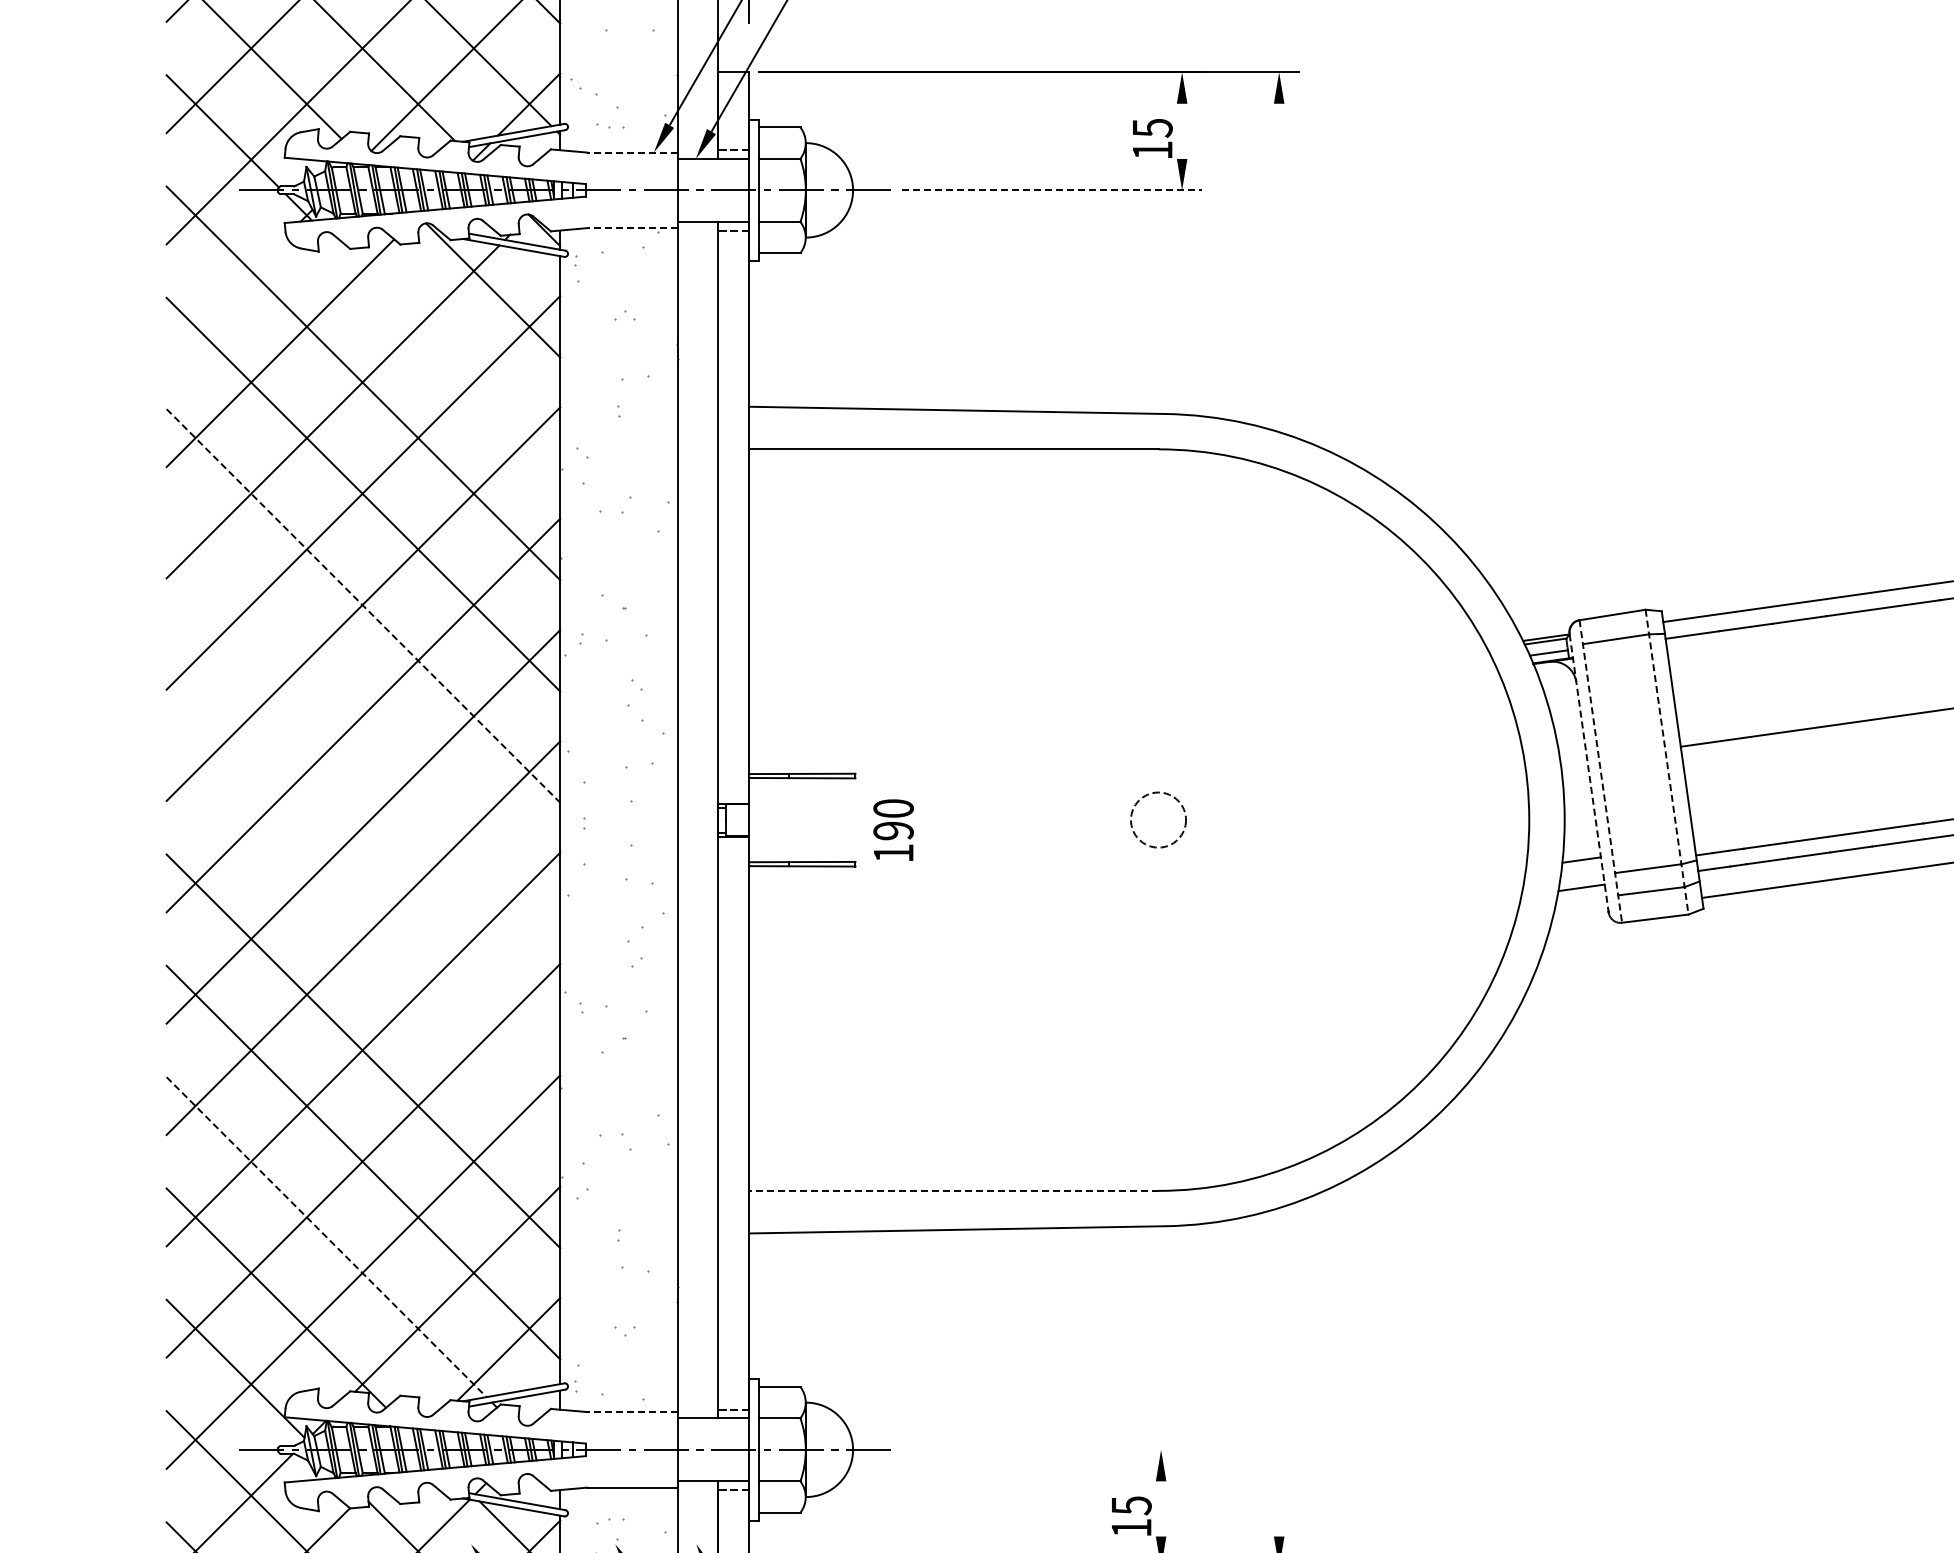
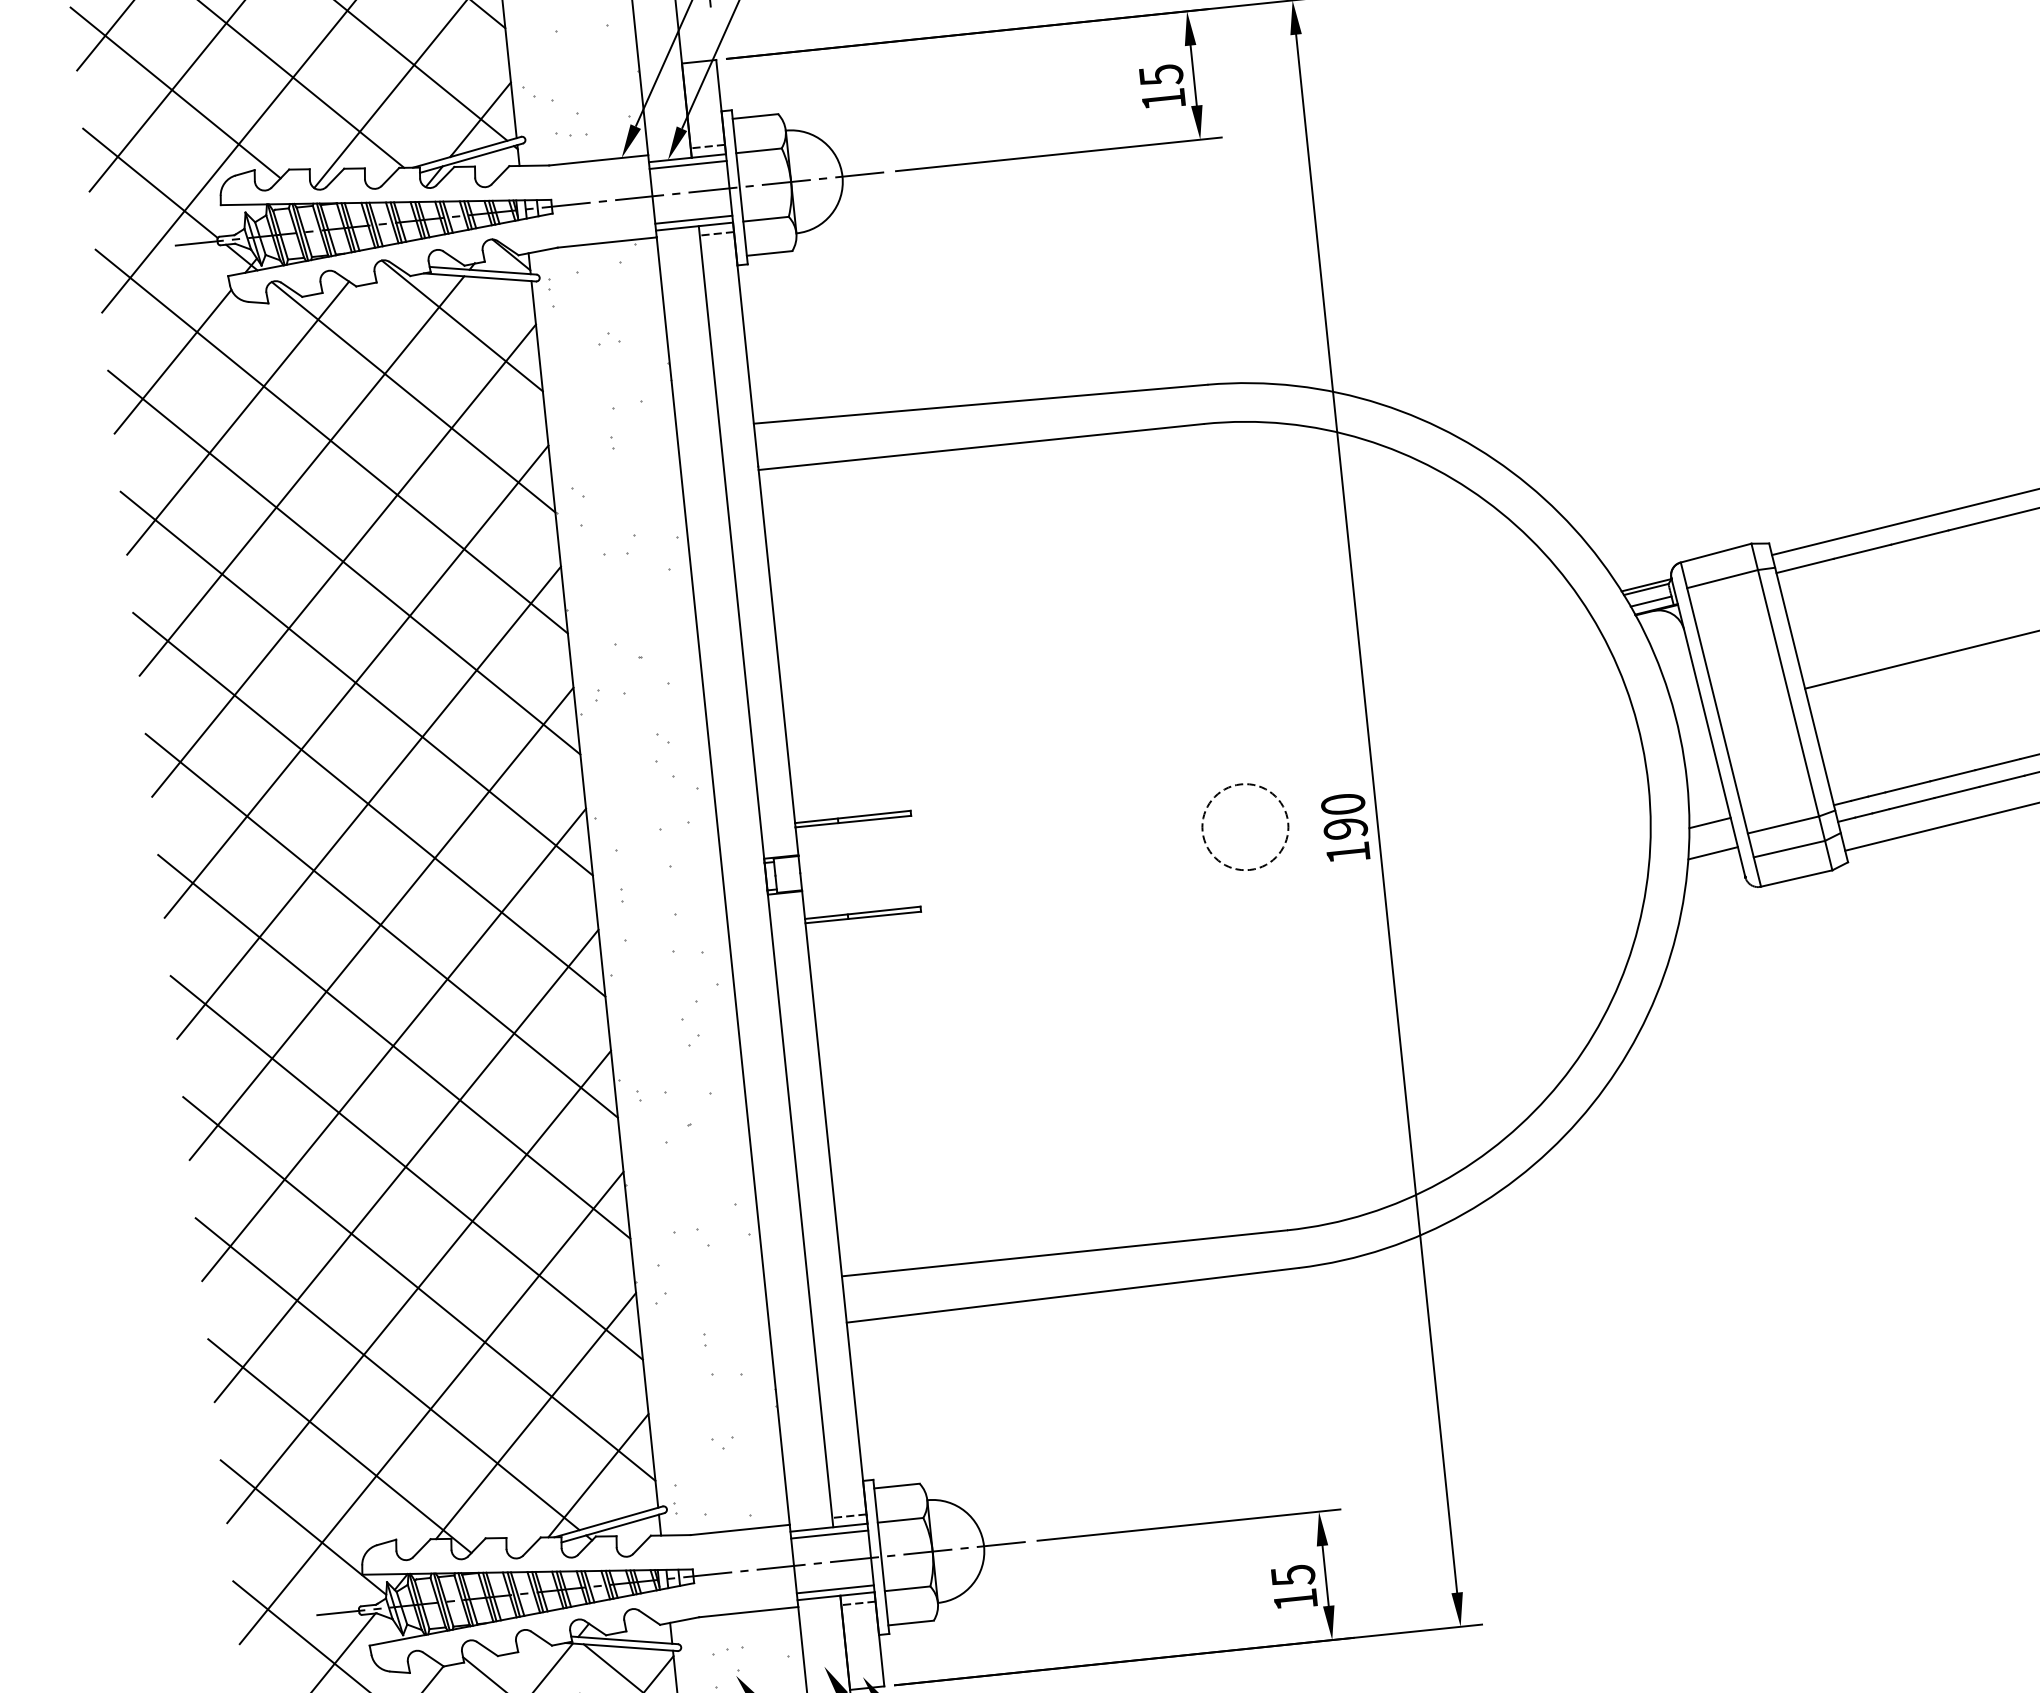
line: (1182, 130) -> (1194, 74), added
line: (632, 152) -> (598, 160), dashed -> solid
line: (713, 165) -> (687, 165), added
line: (1052, 190) -> (1059, 154), dashed -> solid
line: (713, 215) -> (693, 219), added
line: (632, 228) -> (606, 242), dashed -> solid
line: (226, 295) -> (172, 361), added
line: (441, 350) -> (412, 397), added
line: (363, 606) -> (356, 684), dashed -> solid
line: (363, 717) -> (369, 804), added
line: (1667, 762) -> (1792, 707), dashed -> solid
line: (1600, 771) -> (1720, 724), dashed -> solid
line: (1589, 773) -> (1708, 728), dashed -> solid
circle: (1158, 819) -> (1245, 826), size x1.43
line: (1279, 819) -> (1376, 812), added
line: (363, 828) -> (381, 925), added
text: (893, 829) -> (1345, 827), moved
line: (363, 939) -> (394, 1046), added
line: (953, 1190) -> (1064, 1252), dashed -> solid
line: (326, 1237) -> (387, 1374), dashed -> solid
line: (632, 1412) -> (739, 1530), dashed -> solid
line: (713, 1424) -> (829, 1534), added
line: (1041, 1449) -> (1188, 1524), added
line: (713, 1475) -> (835, 1589), added
line: (1161, 1508) -> (1326, 1575), added

